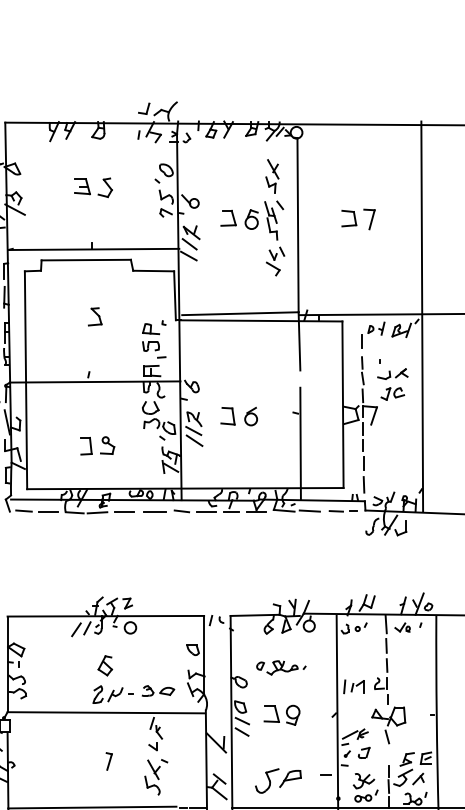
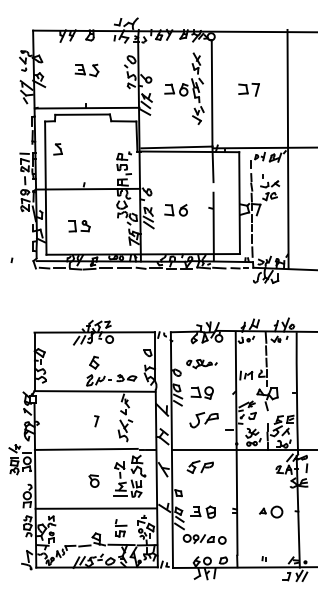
part: (94, 317) -> (57, 149), moved
part: (97, 446) -> (79, 226), moved
part: (277, 781) -> (203, 420), moved

